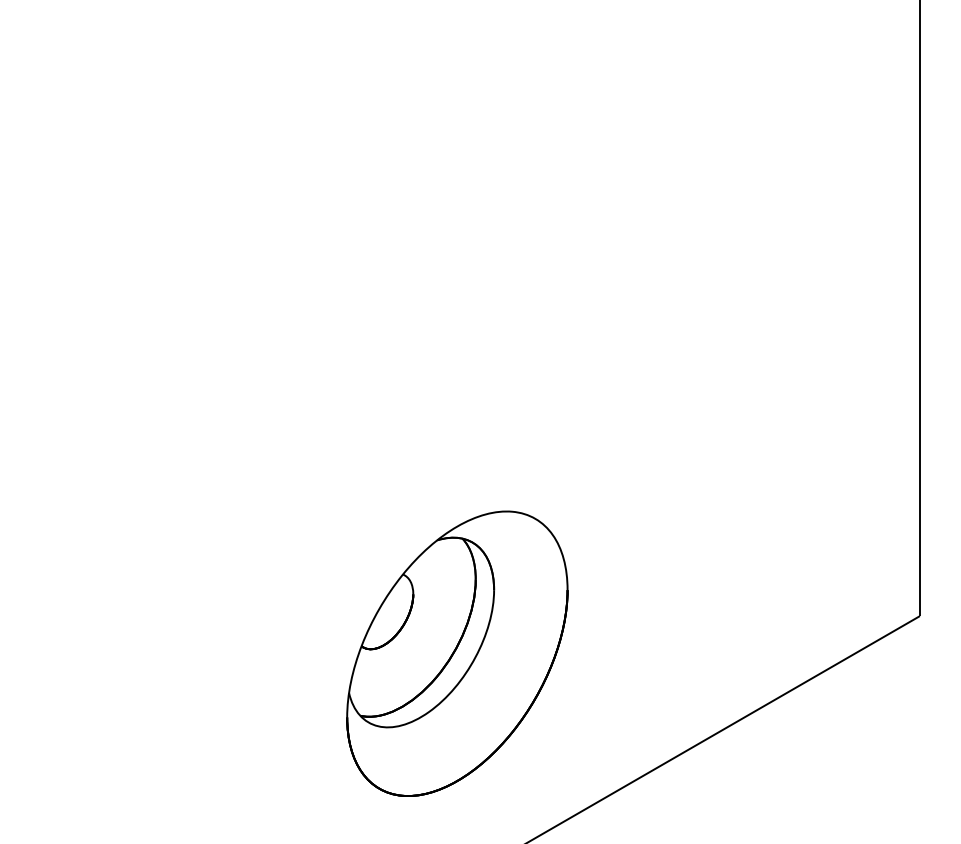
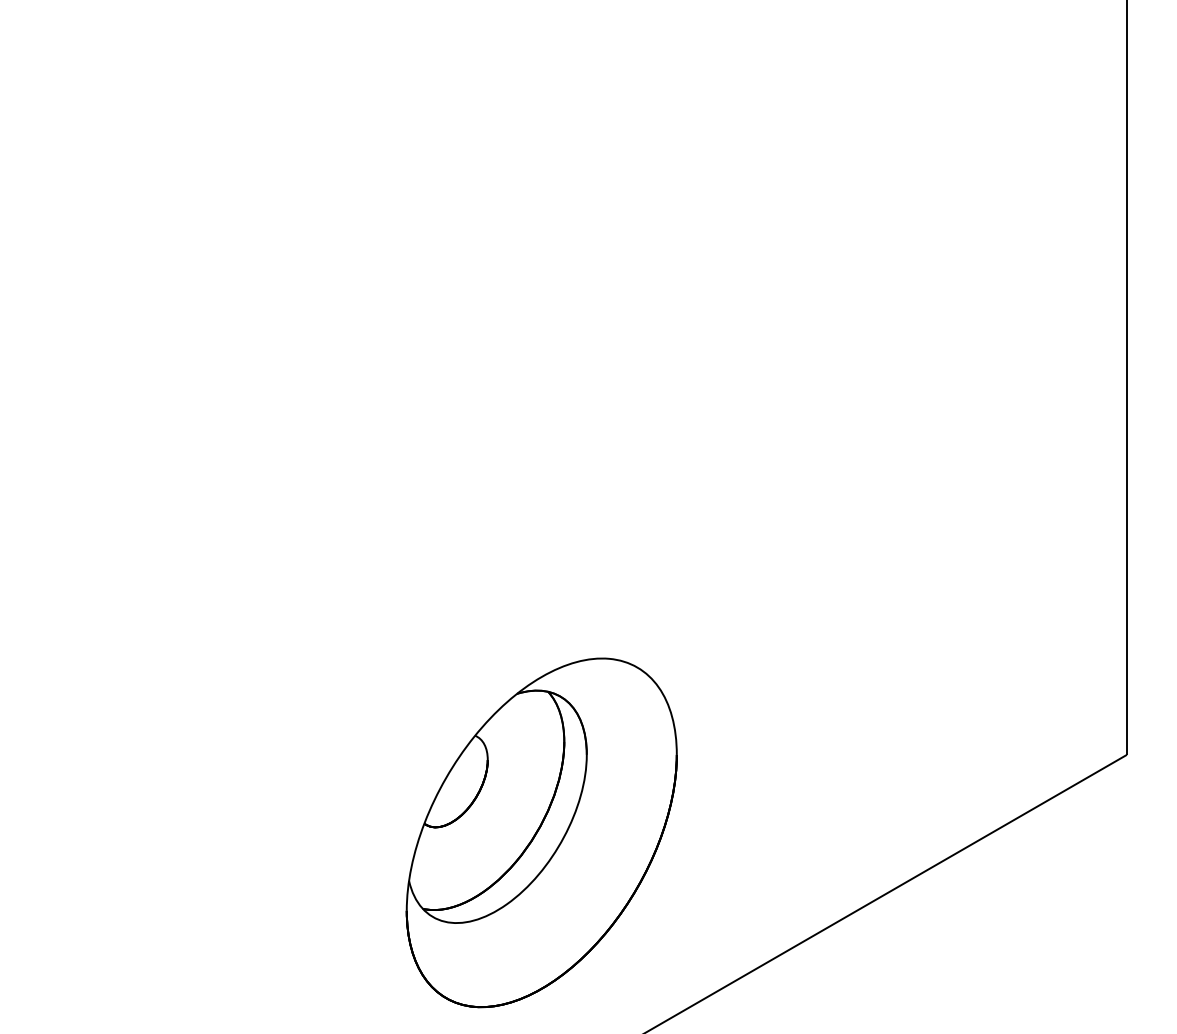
part: (457, 653) -> (541, 832), moved

